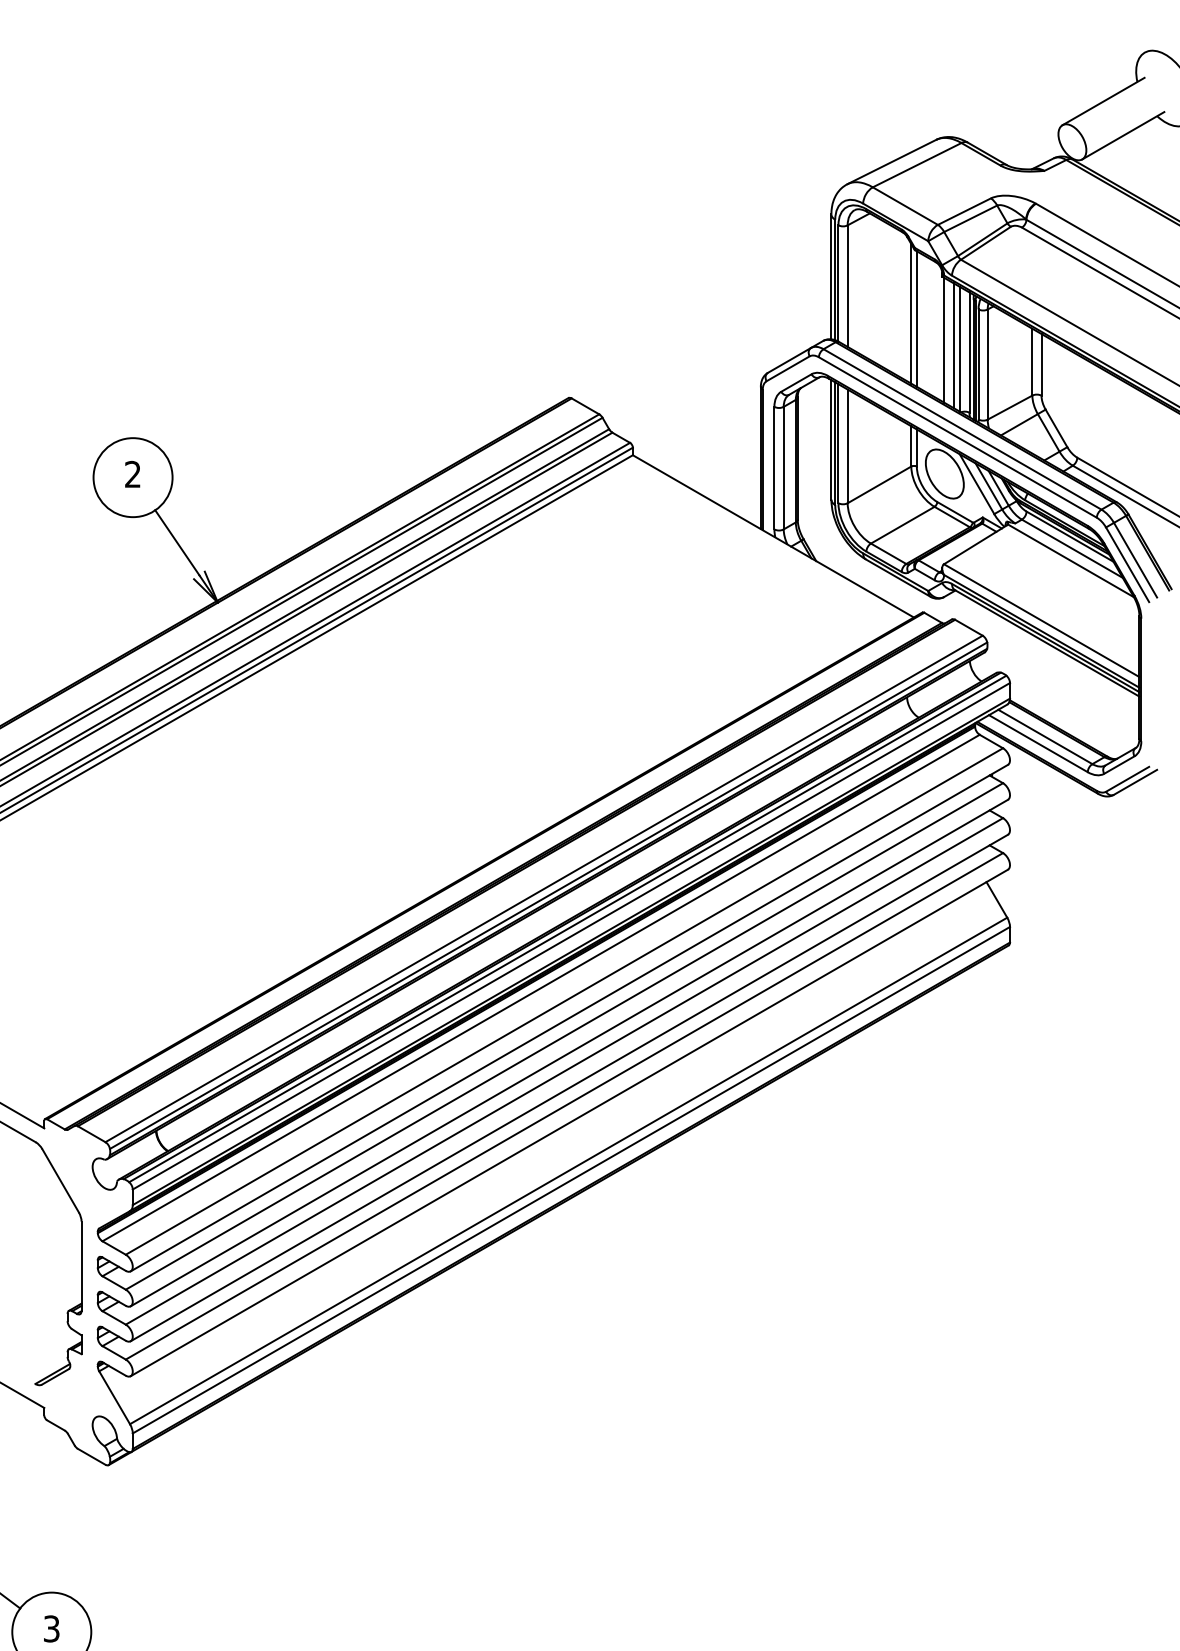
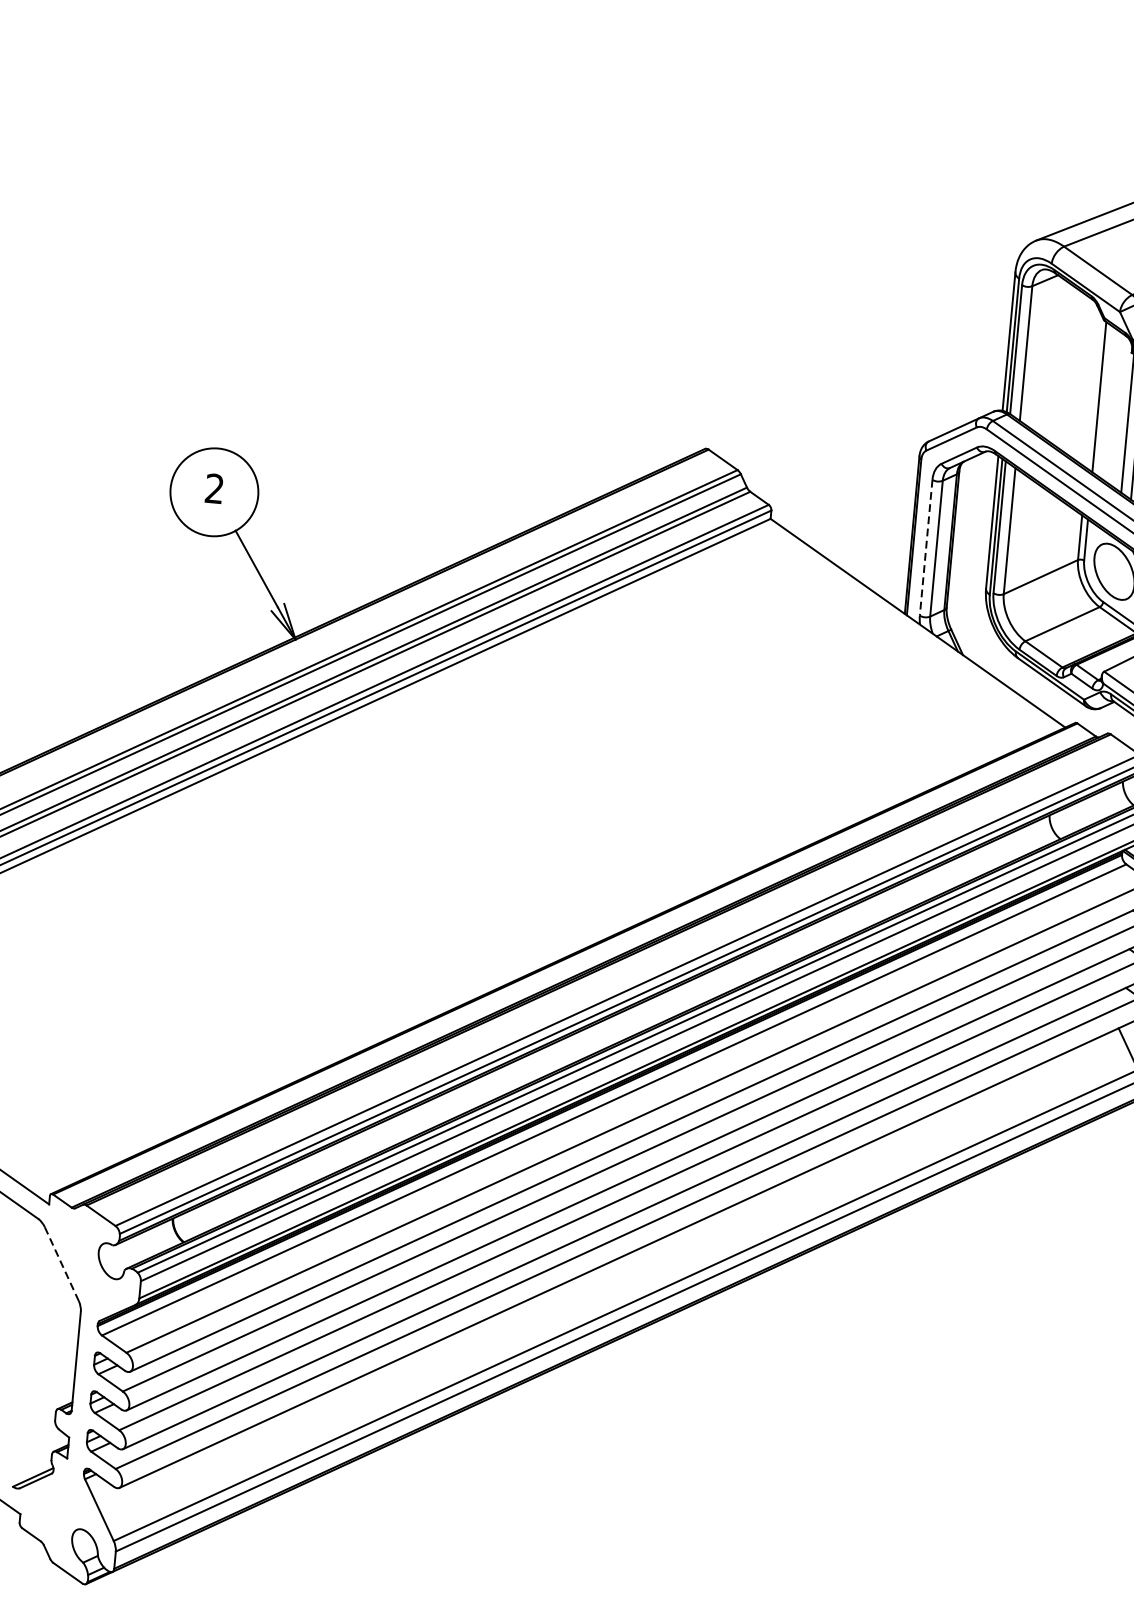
line: (911, 313) -> (1093, 390), removed
line: (774, 468) -> (926, 548), solid -> dashed
line: (60, 1181) -> (61, 1264), solid -> dashed

